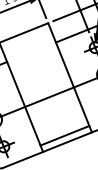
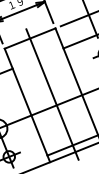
line: (45, 86) -> (52, 94), added

